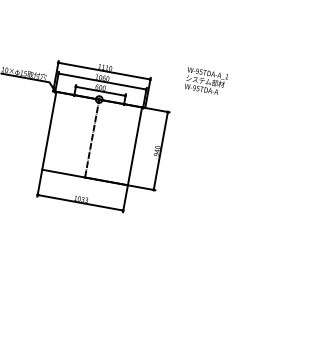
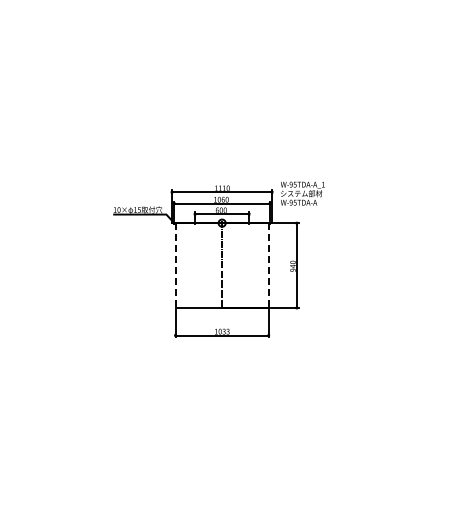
text: (206, 81) -> (302, 193), moved
line: (49, 131) -> (175, 266), solid -> dashed
line: (134, 147) -> (268, 266), solid -> dashed

